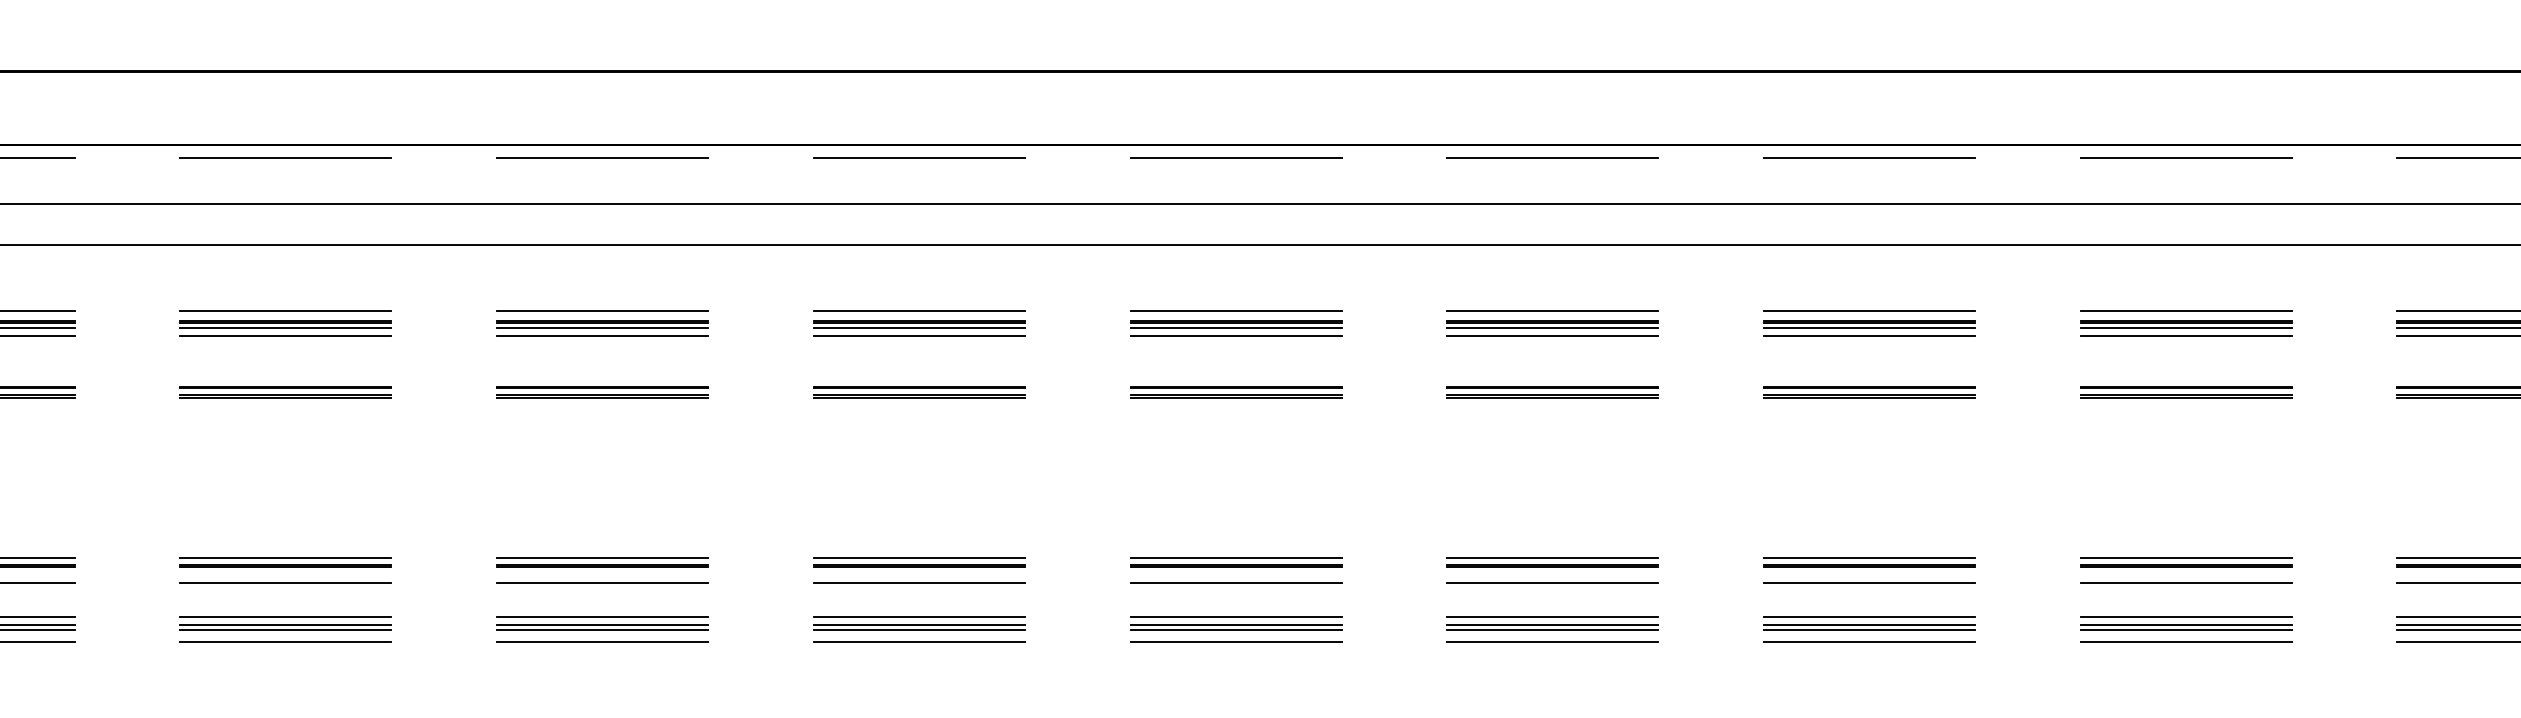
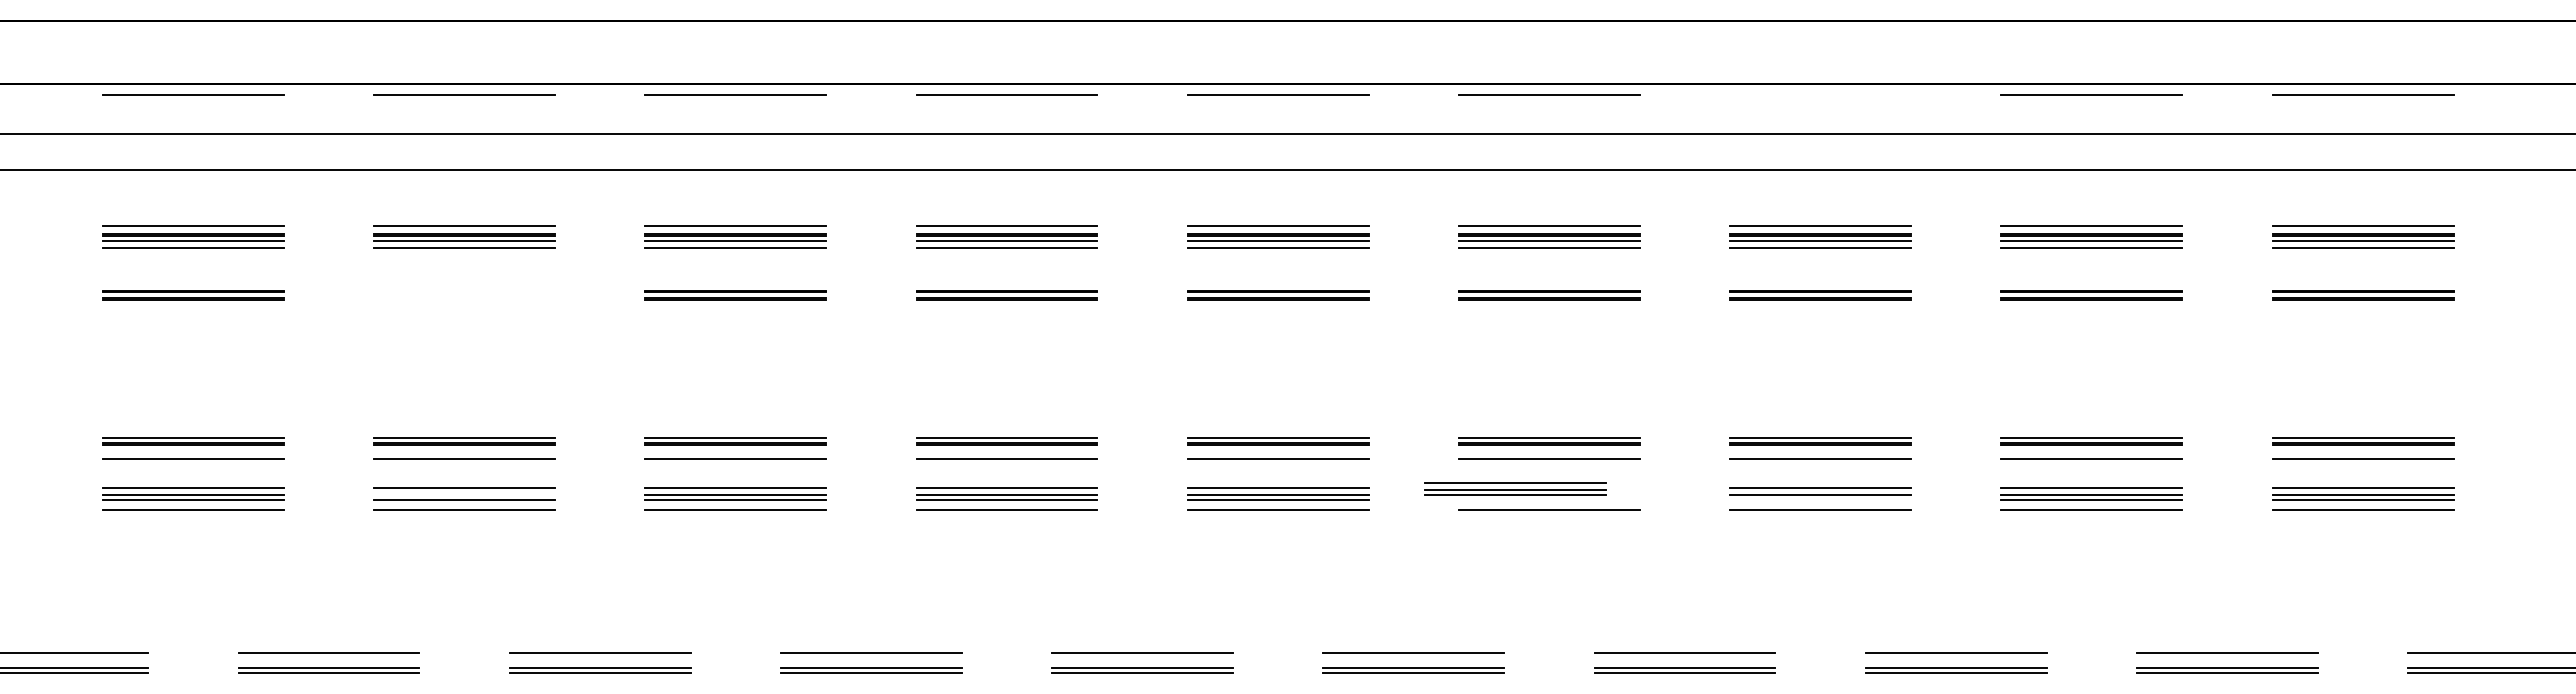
line: (1869, 158) -> (1820, 95), removed
part: (285, 392) -> (464, 295), removed
part: (1552, 623) -> (1515, 488), moved
line: (285, 625) -> (464, 495), removed
line: (1869, 630) -> (1820, 499), removed

